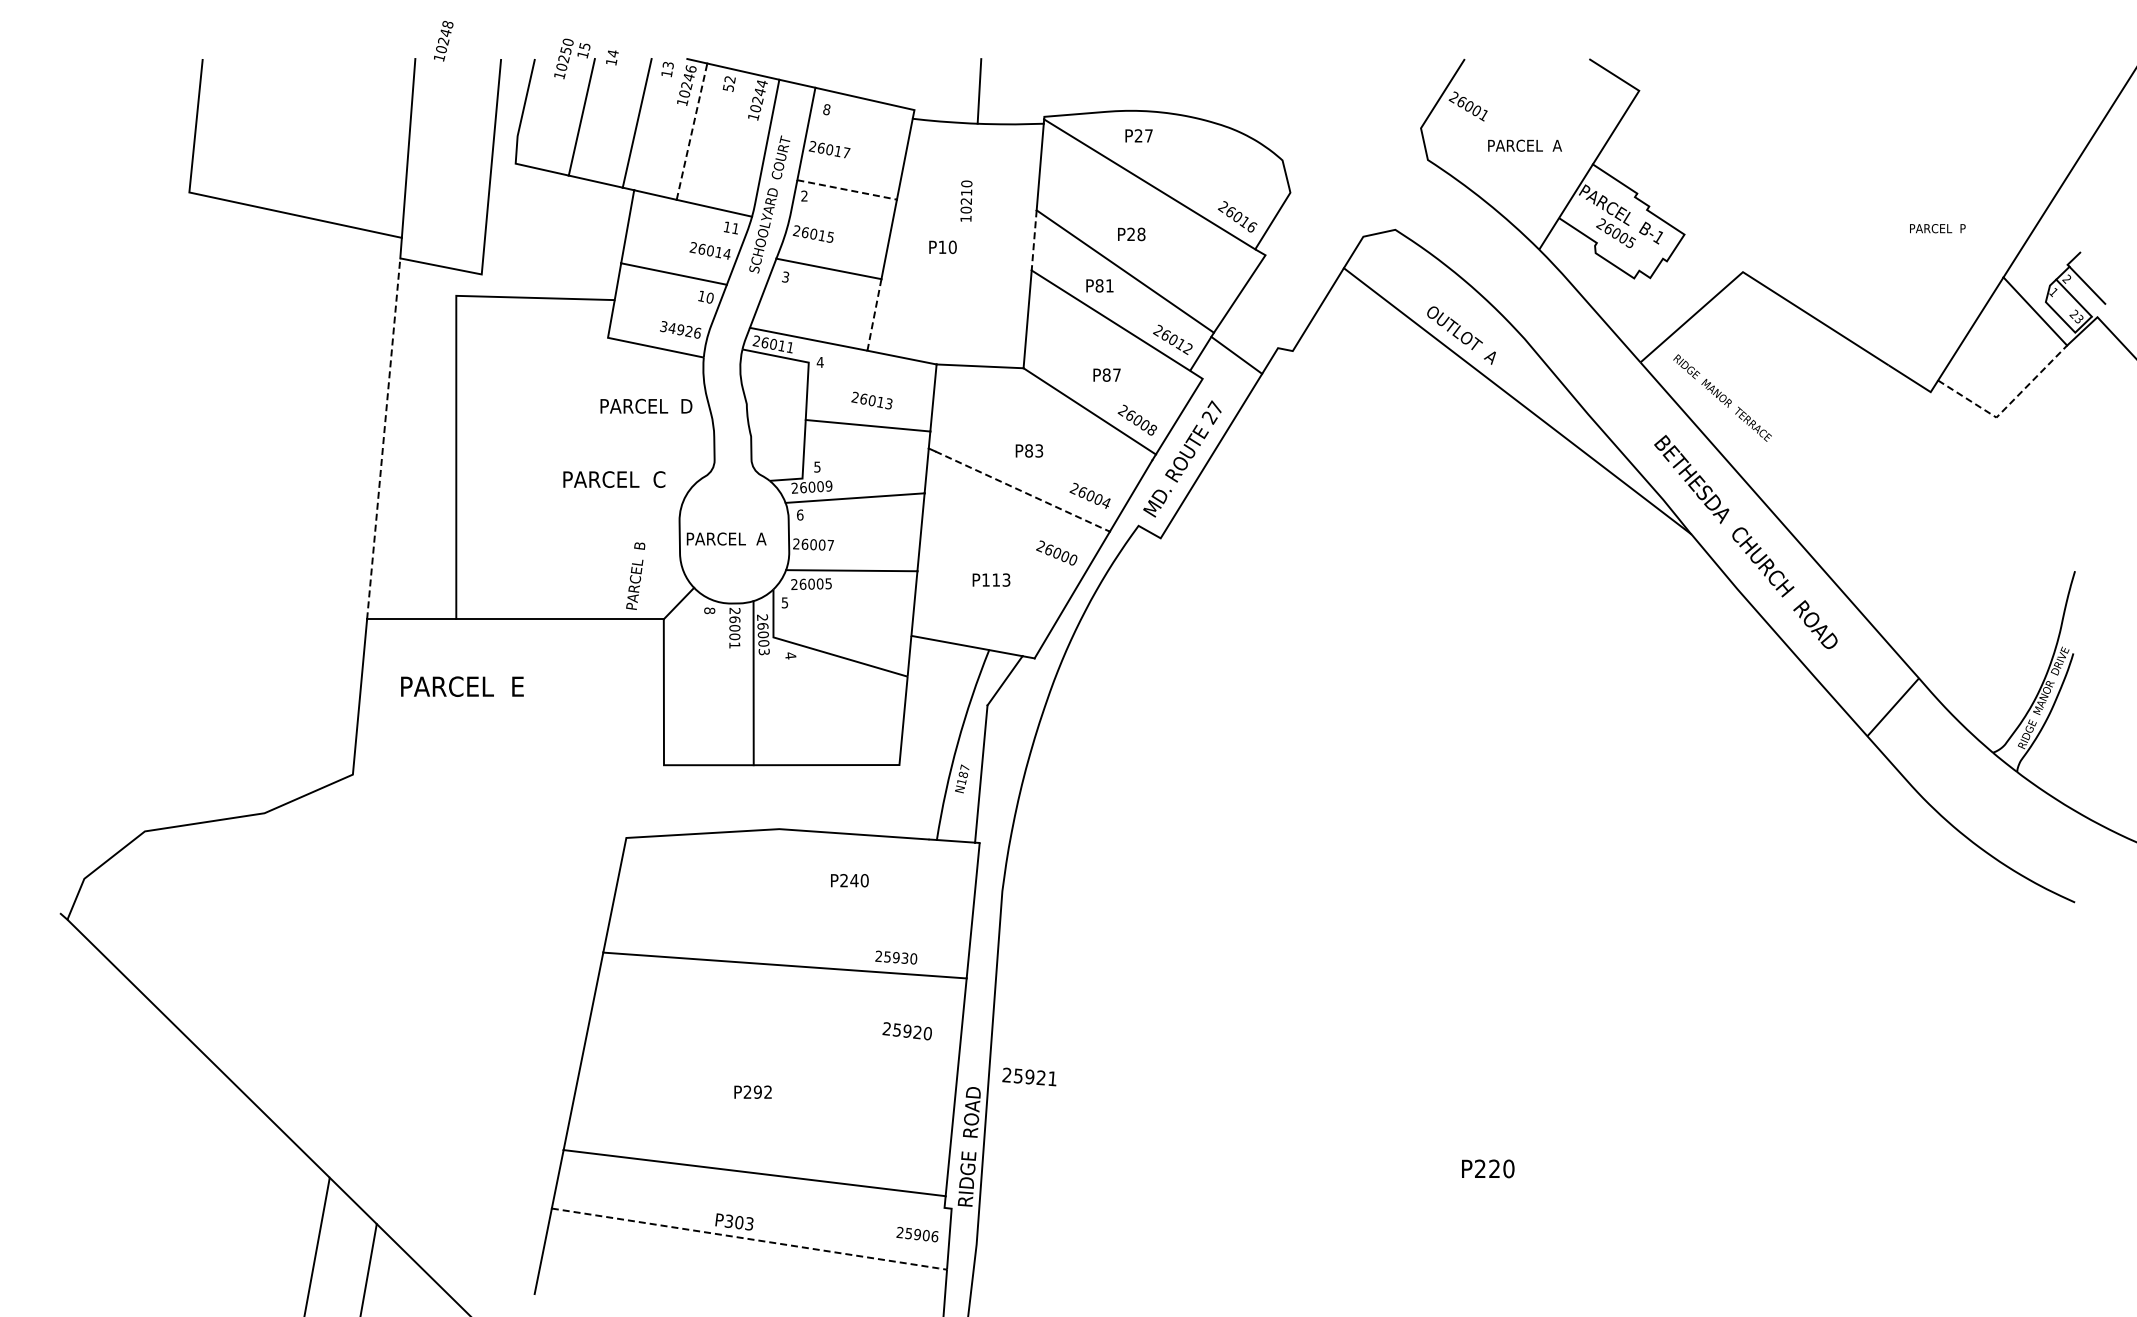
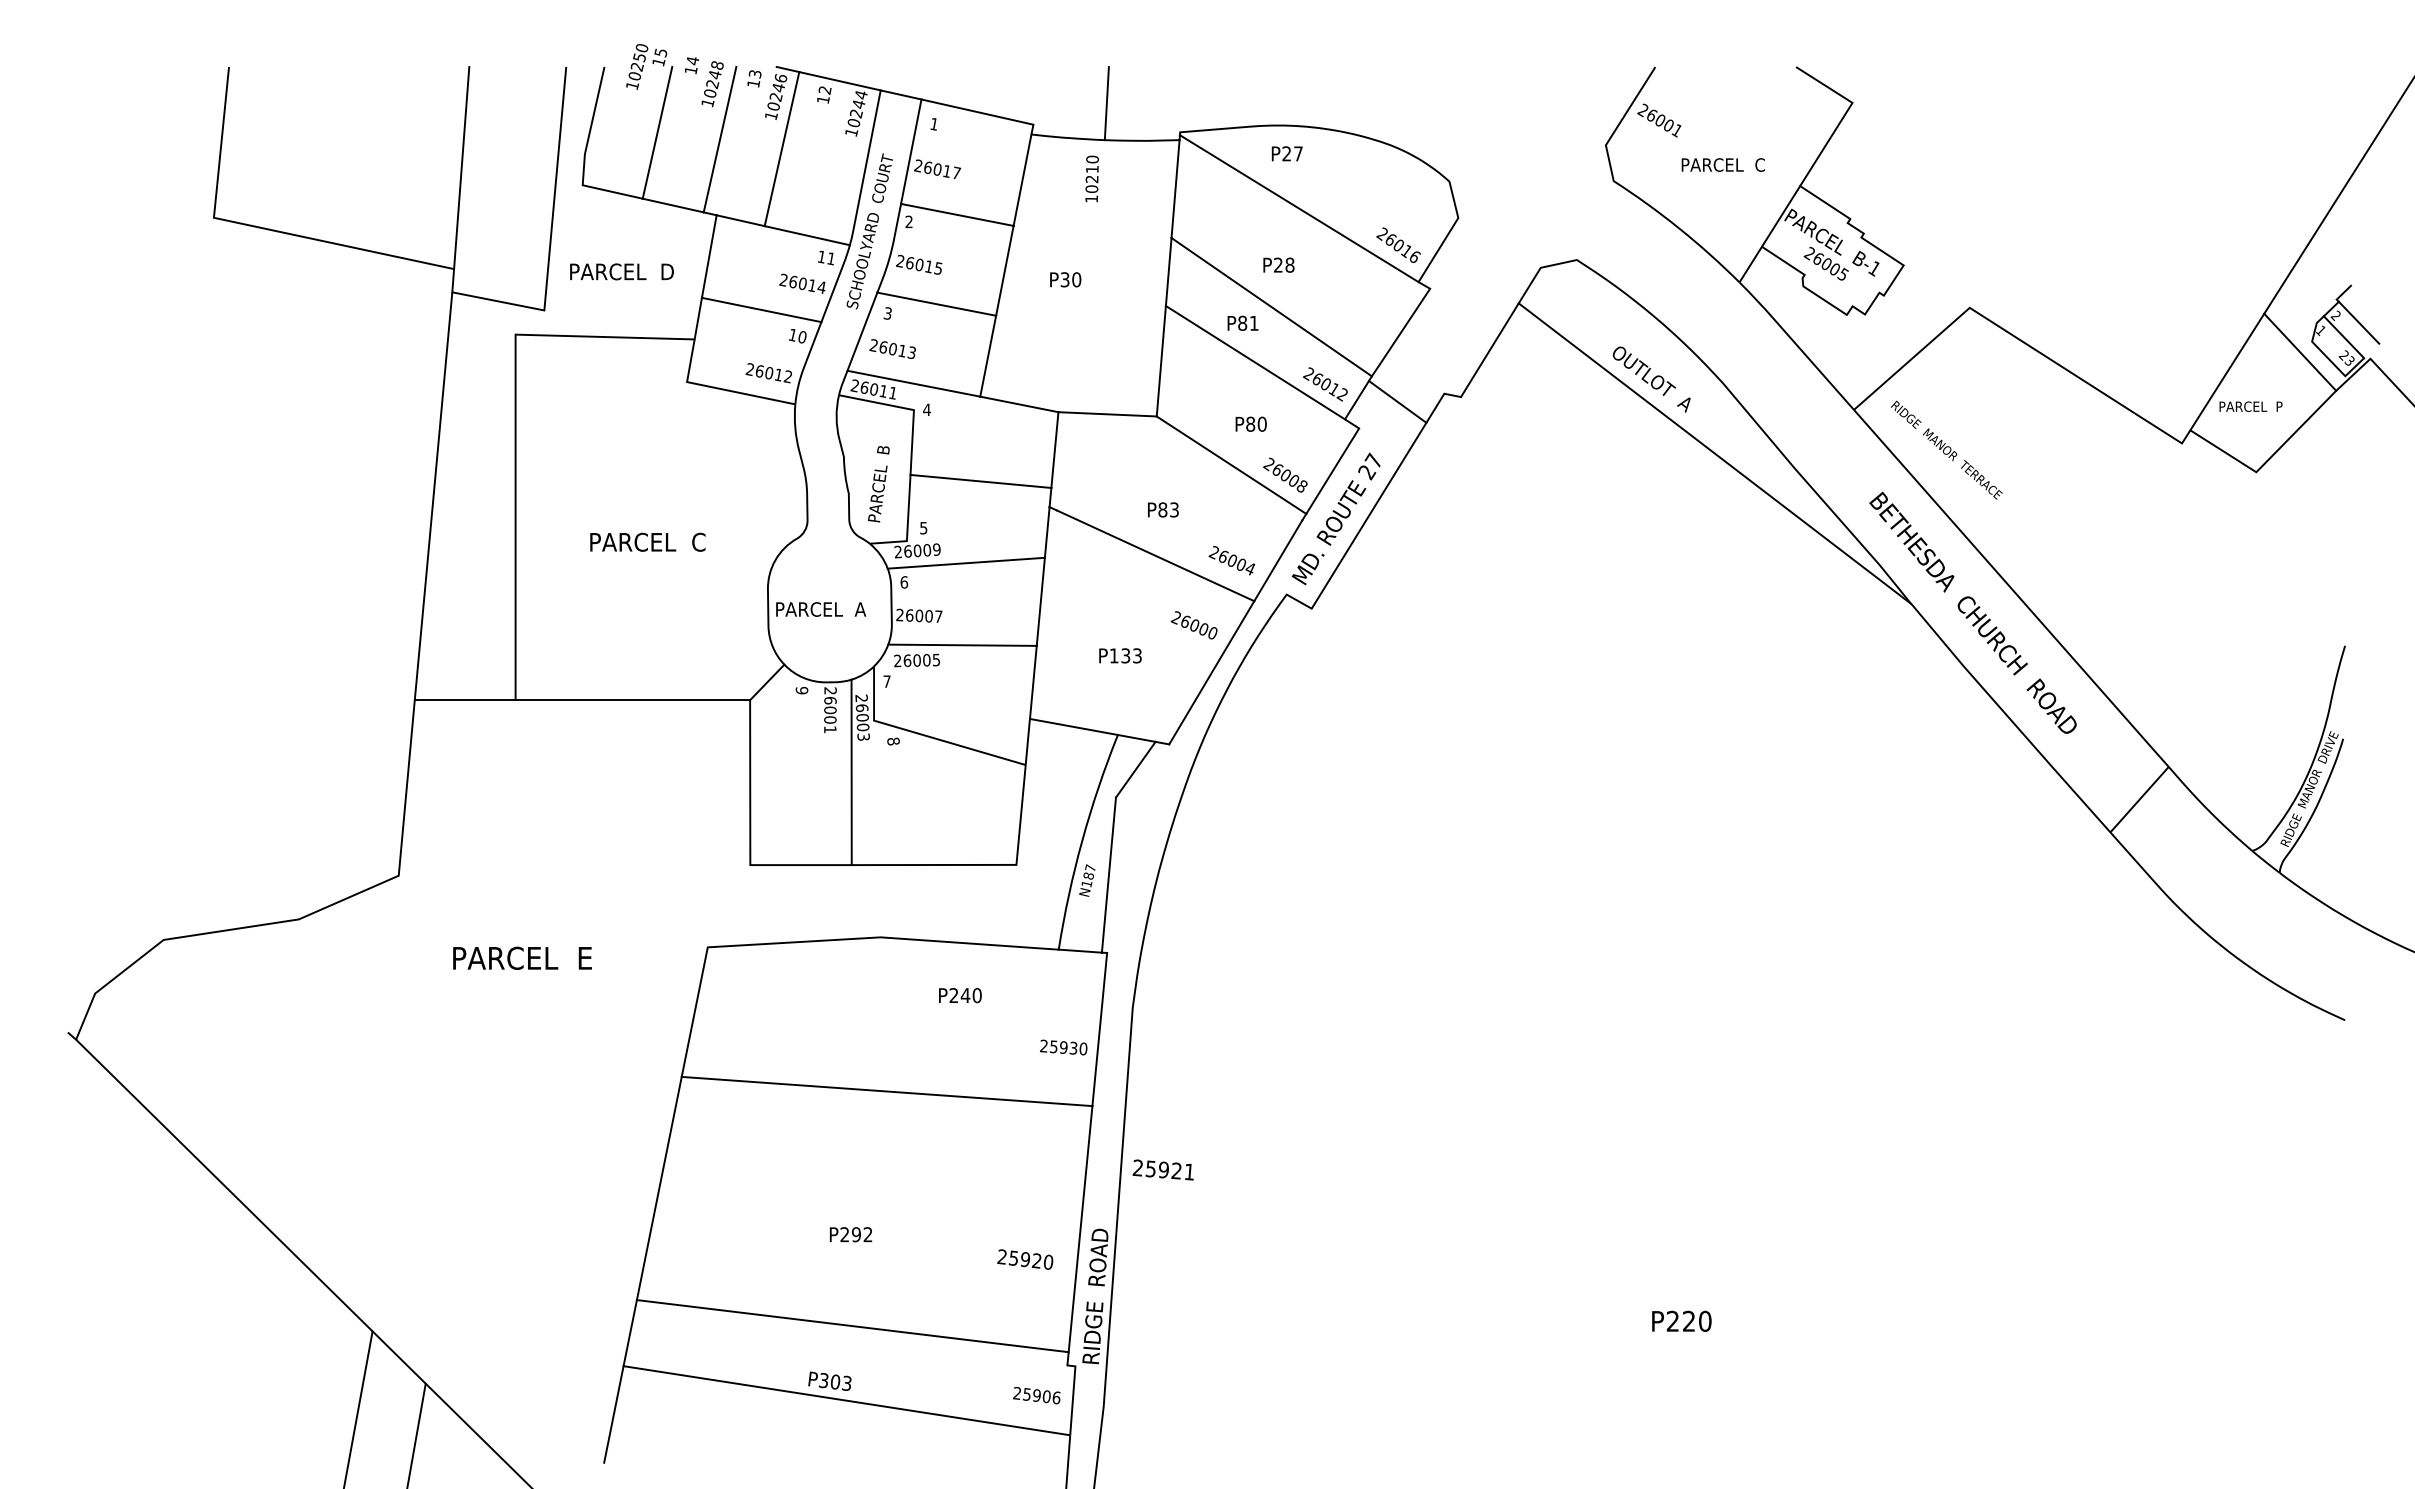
text: (443, 41) -> (712, 84), moved
text: (728, 87) -> (823, 99), 52 -> 12
text: (826, 109) -> (933, 124), 8 -> 1
line: (692, 131) -> (782, 148), dashed -> solid
text: (1557, 145) -> (1760, 164), PARCEL  A -> PARCEL  C
line: (847, 189) -> (957, 214), dashed -> solid
text: (966, 200) -> (1092, 178), moved
text: (1937, 228) -> (2250, 406), moved
line: (1034, 240) -> (1169, 272), dashed -> solid
text: (942, 247) -> (1065, 279), P10 -> P30
line: (874, 315) -> (988, 356), dashed -> solid
text: (680, 329) -> (768, 372), 34926 -> 26012
text: (1116, 374) -> (1261, 423), P87 -> P80
text: (871, 400) -> (892, 348), moved
text: (646, 405) -> (622, 270), moved
line: (2007, 406) -> (2268, 459), dashed -> solid
line: (383, 439) -> (433, 496), dashed -> solid
text: (614, 479) -> (648, 542), moved
line: (1023, 491) -> (1156, 555), dashed -> solid
text: (635, 575) -> (878, 483), moved
text: (995, 579) -> (1124, 655), P113 -> P133
text: (784, 602) -> (886, 681), 5 -> 7
text: (709, 610) -> (801, 690), 8 -> 9
text: (790, 655) -> (893, 741), 4 -> 8
text: (462, 686) -> (522, 958), moved
text: (896, 957) -> (1063, 1047), moved
text: (906, 1031) -> (1024, 1259), moved
text: (1029, 1076) -> (1163, 1169), moved
line: (750, 1239) -> (848, 1401), dashed -> solid

